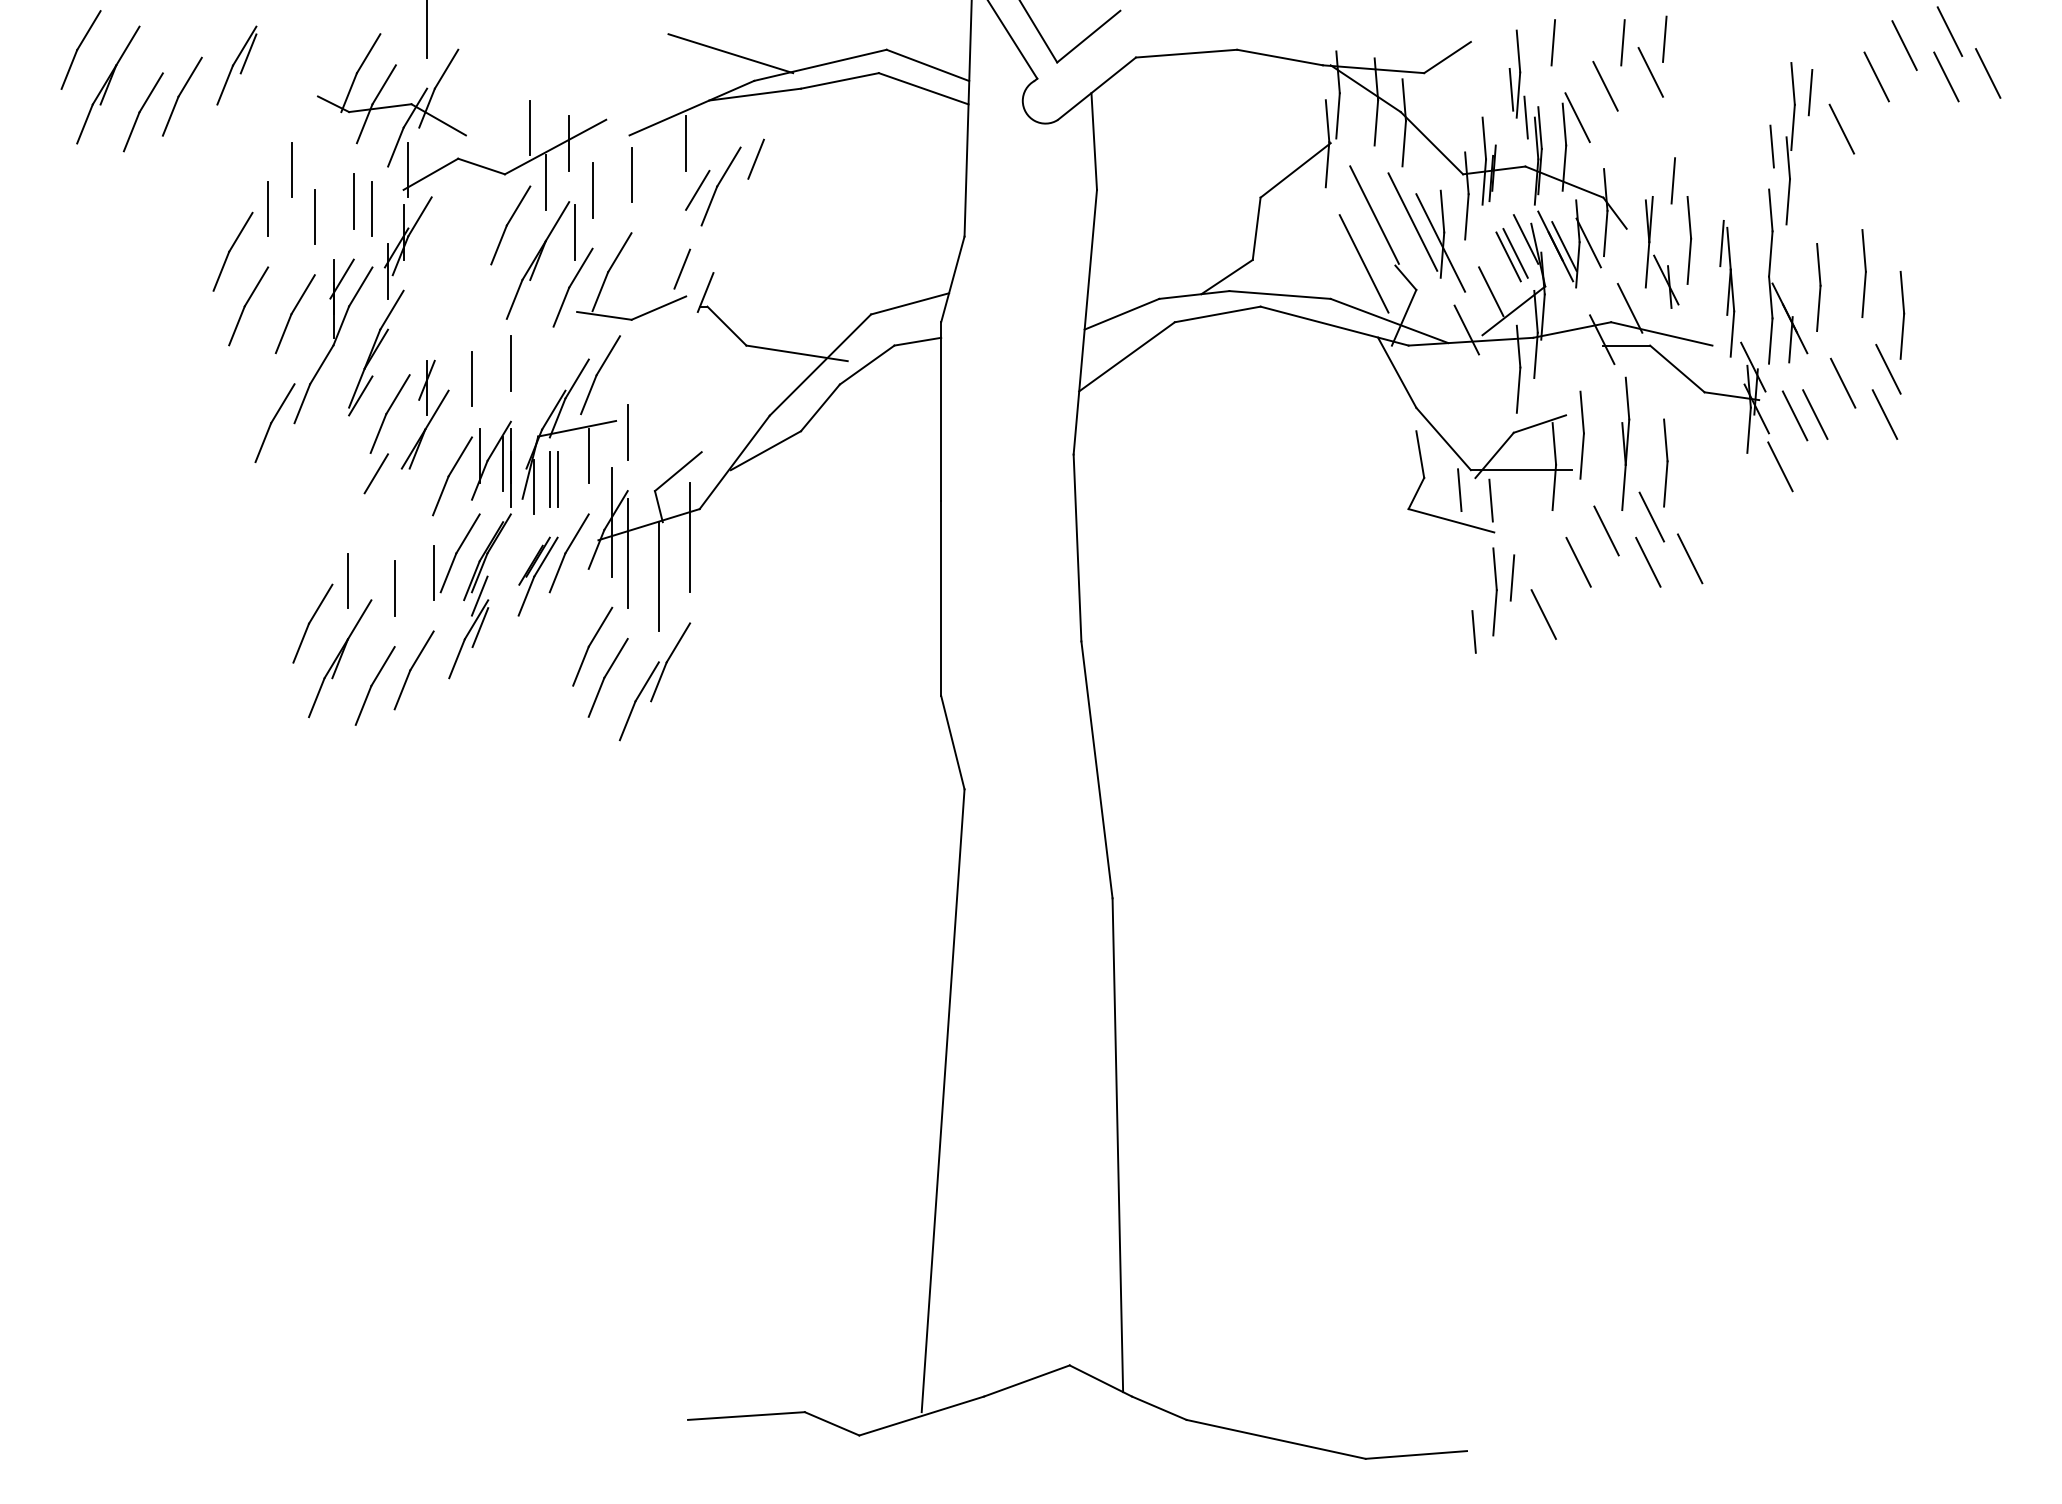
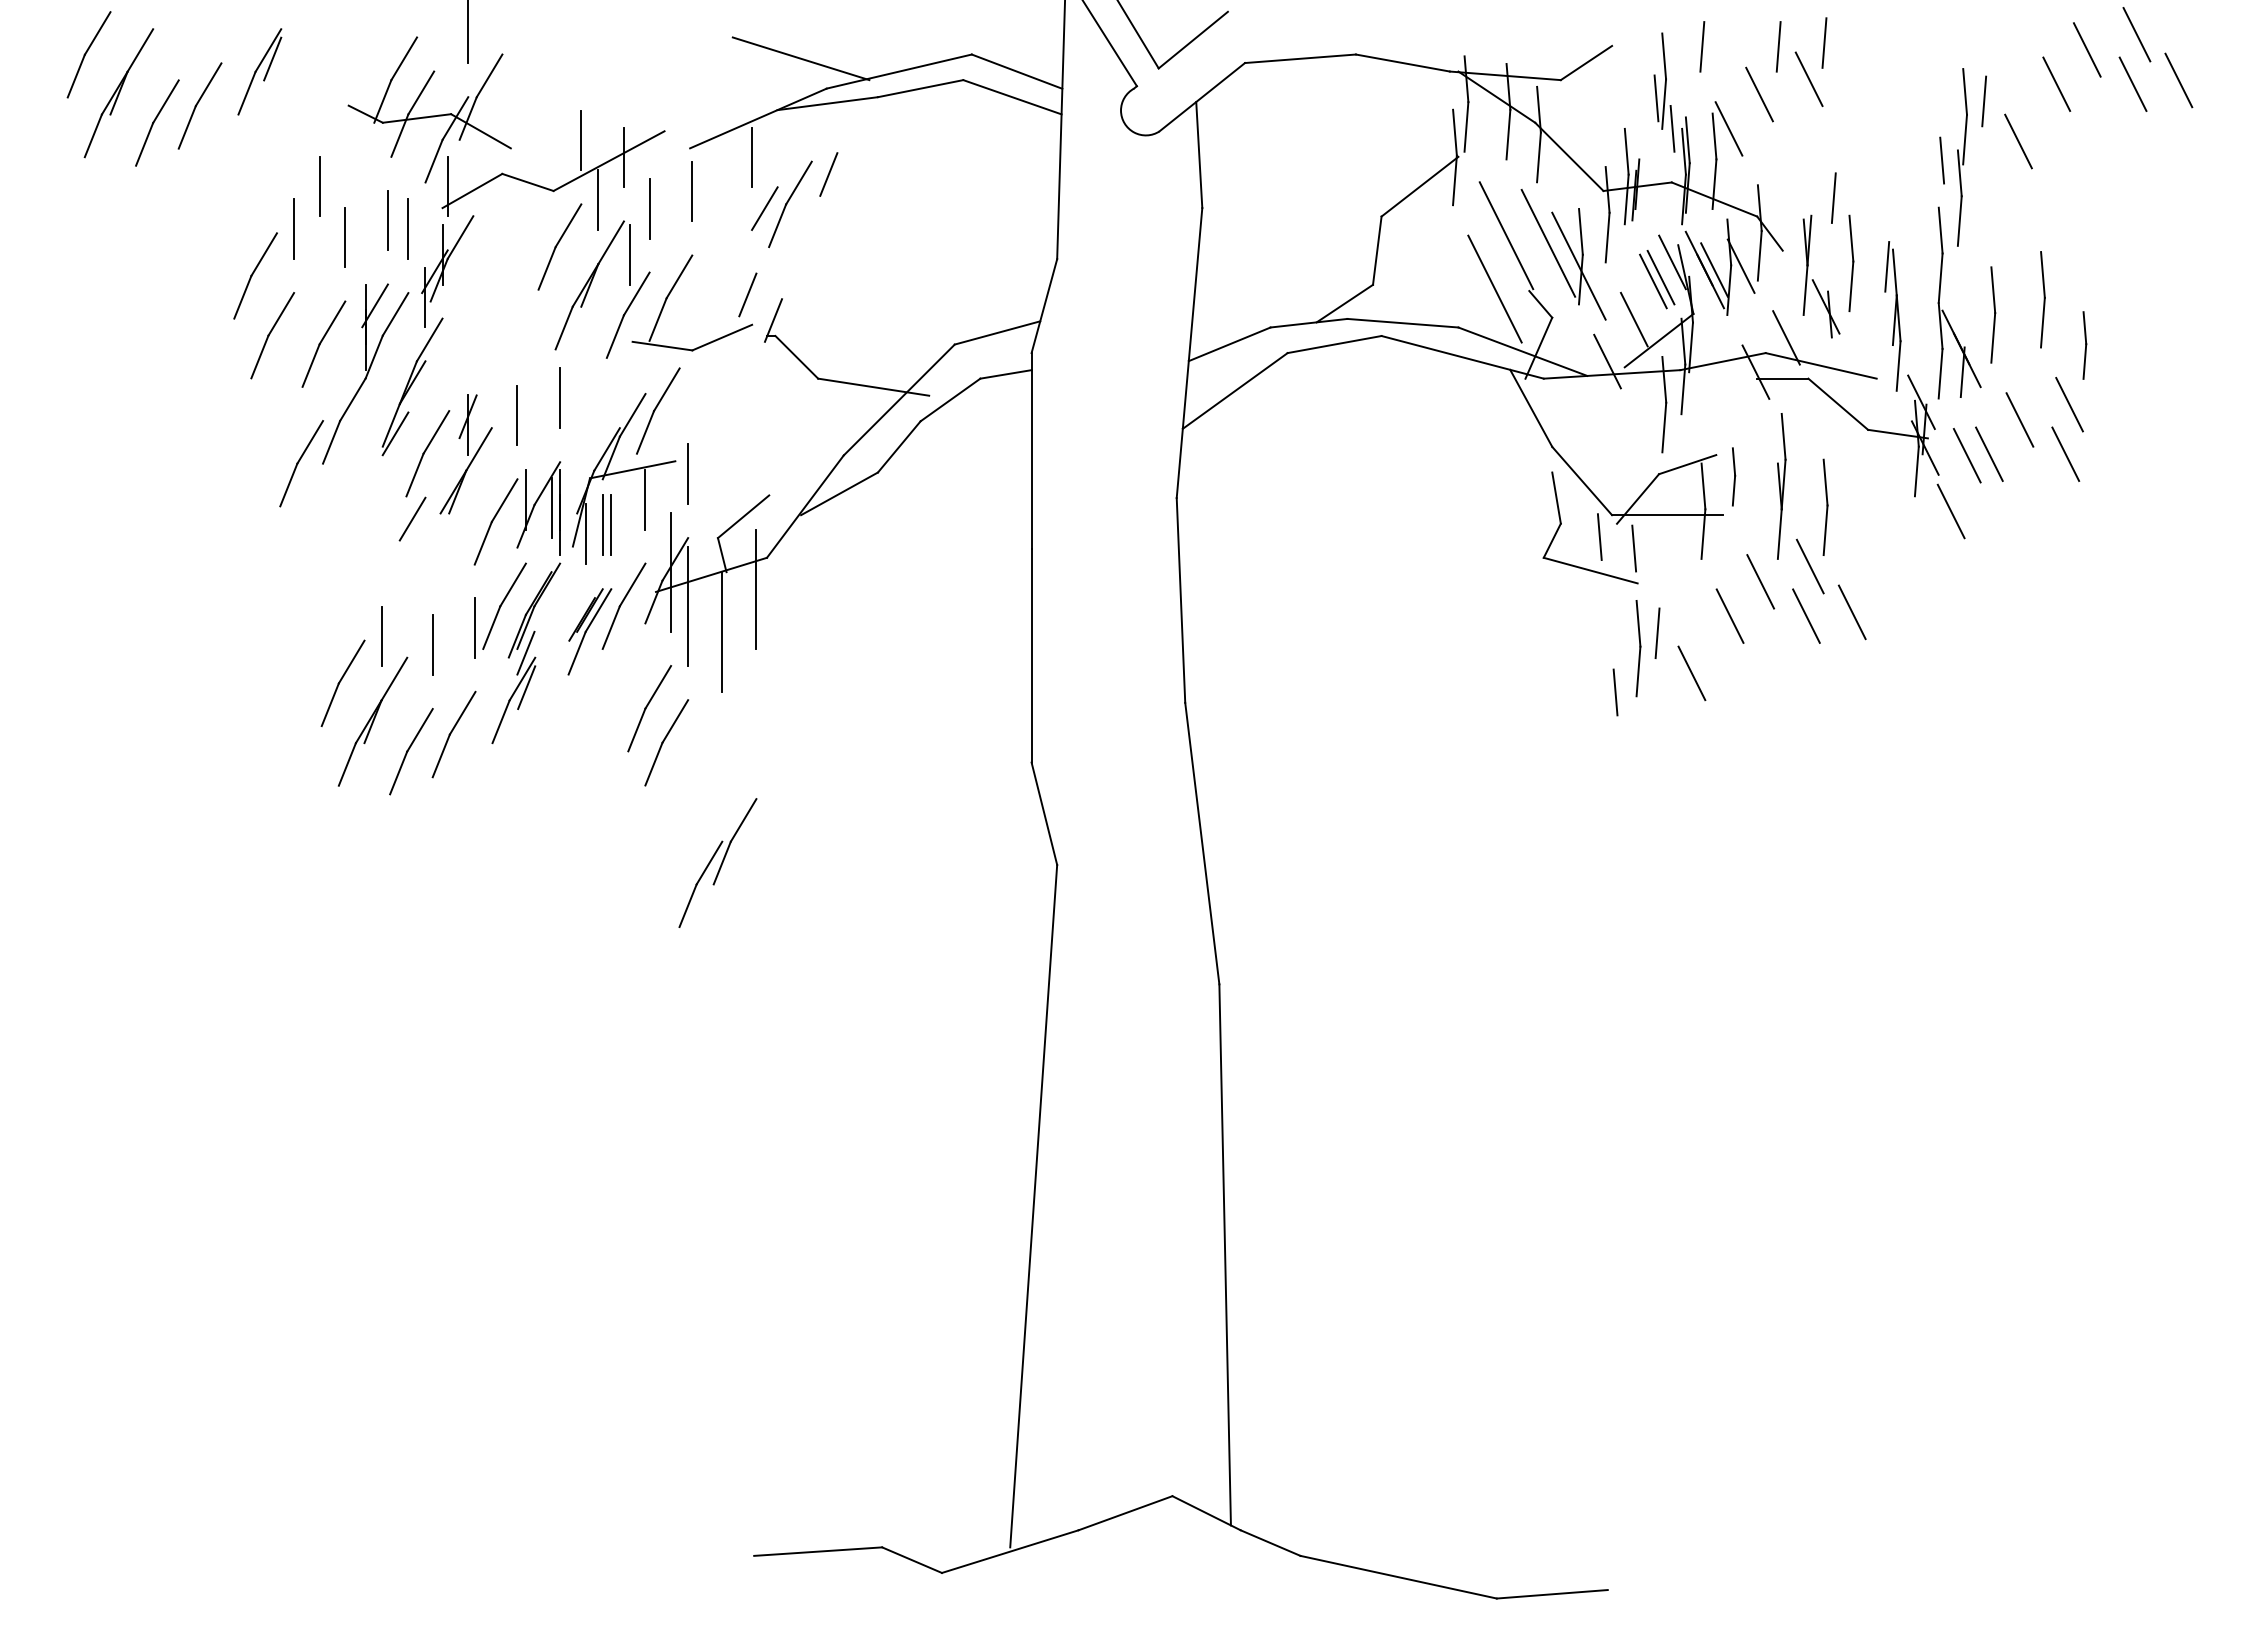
part: (1902, 315) -> (2084, 345), size x0.7
part: (1581, 434) -> (1733, 476), size x0.6
part: (654, 681) -> (717, 862), moved

